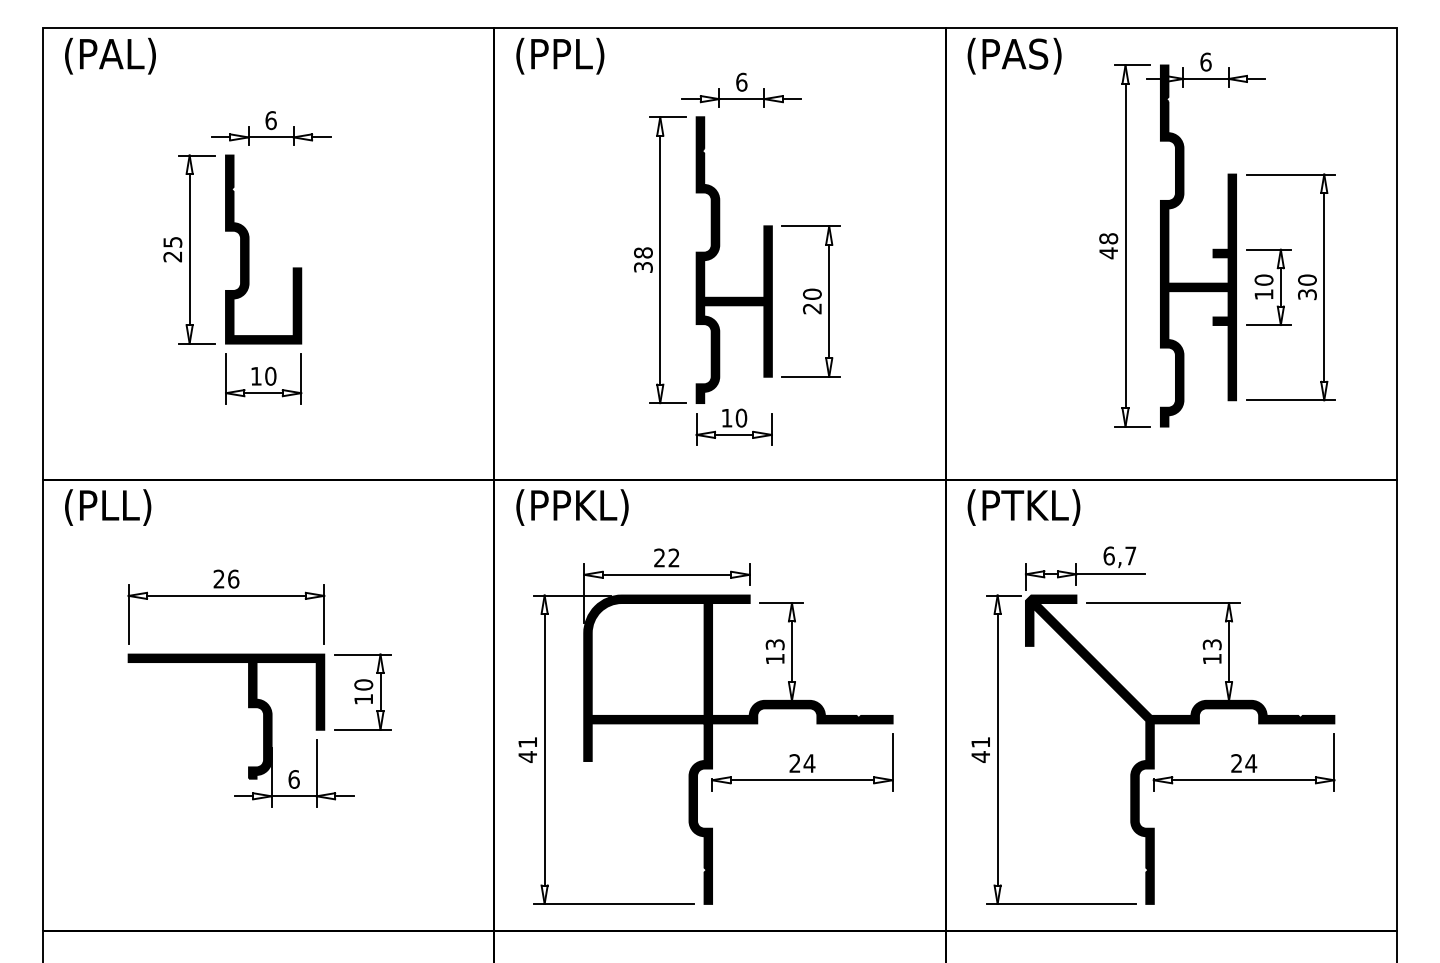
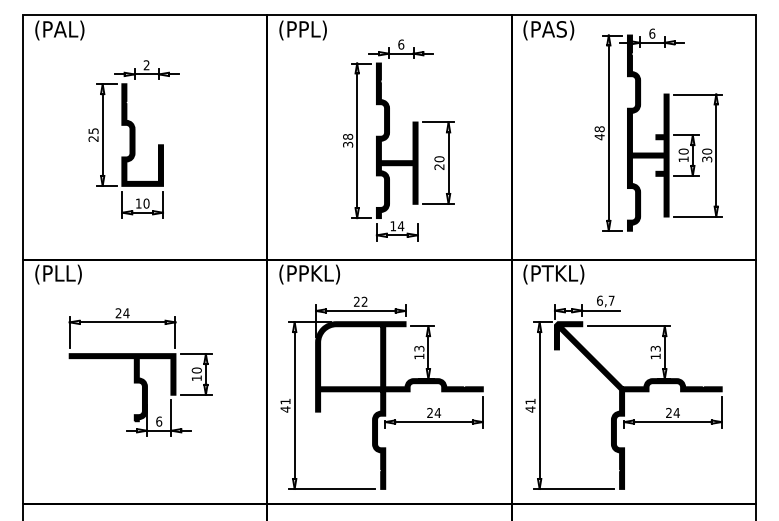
text: (270, 120) -> (146, 65), 6 -> 2
text: (740, 418) -> (400, 226), 10 -> 14
text: (233, 579) -> (126, 313), 26 -> 24

